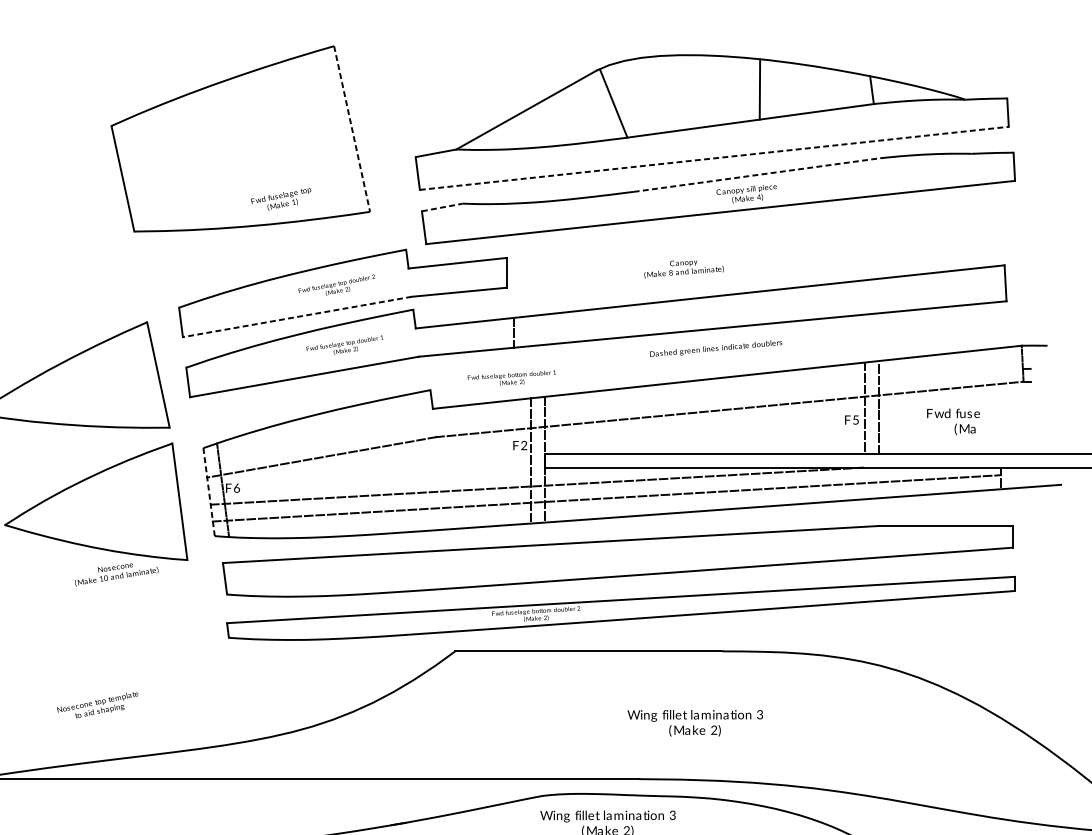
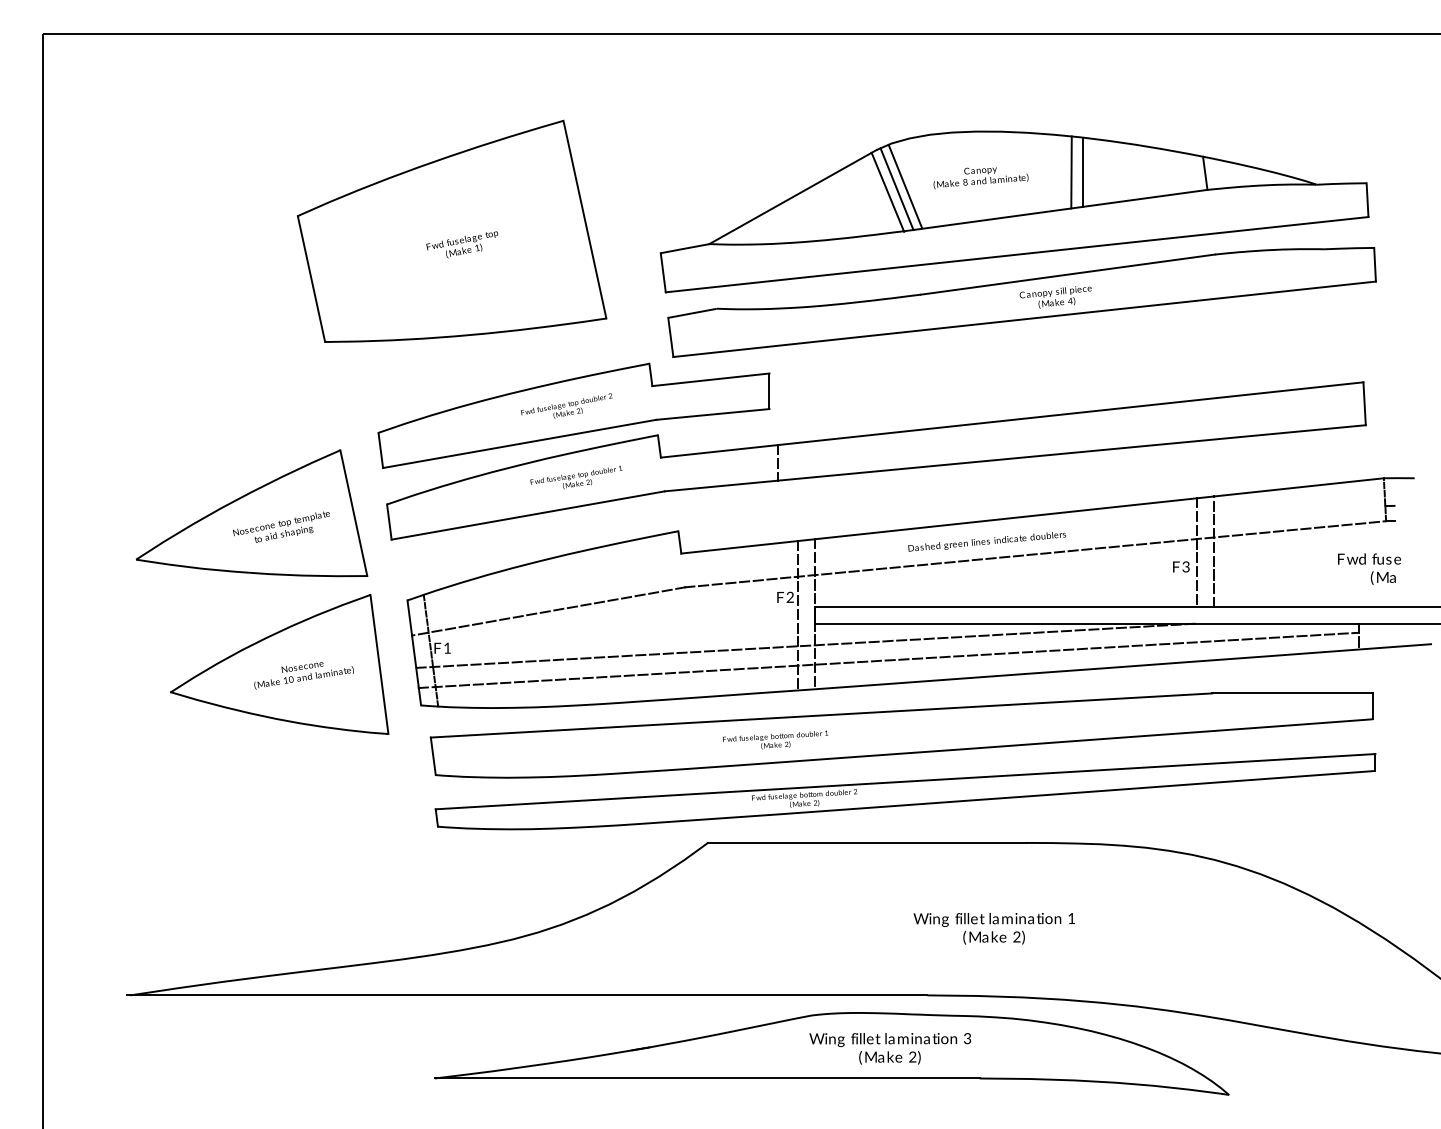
line: (769, 89) -> (1082, 172), added
line: (620, 101) -> (905, 186), added
line: (605, 105) -> (887, 191), added
line: (352, 129) -> (585, 220), dashed -> solid
line: (714, 158) -> (1017, 254), dashed -> solid
line: (757, 174) -> (1068, 274), dashed -> solid
text: (281, 199) -> (462, 244), moved
line: (442, 207) -> (692, 313), dashed -> solid
text: (683, 269) -> (980, 178), moved
line: (297, 316) -> (519, 443), dashed -> solid
text: (715, 348) -> (986, 541), moved
text: (511, 377) -> (775, 739), moved
text: (855, 419) -> (1185, 566), 5 -> 3
text: (953, 421) -> (1369, 568), moved
text: (236, 487) -> (447, 647), 6 -> 1
line: (209, 491) -> (414, 652), dashed -> solid
text: (116, 574) -> (303, 675), moved
text: (97, 704) -> (281, 526), moved
text: (759, 714) -> (1071, 918), 3 -> 1

